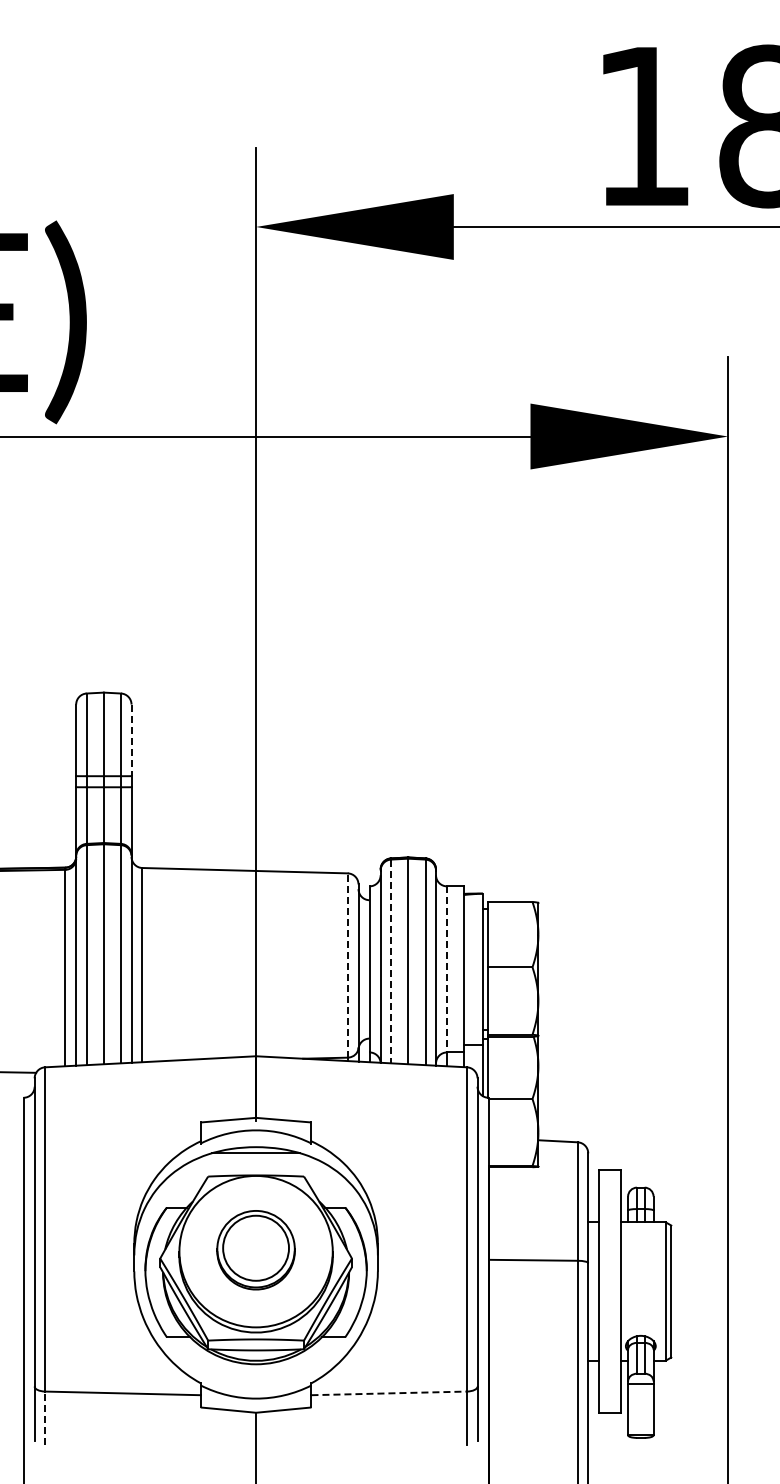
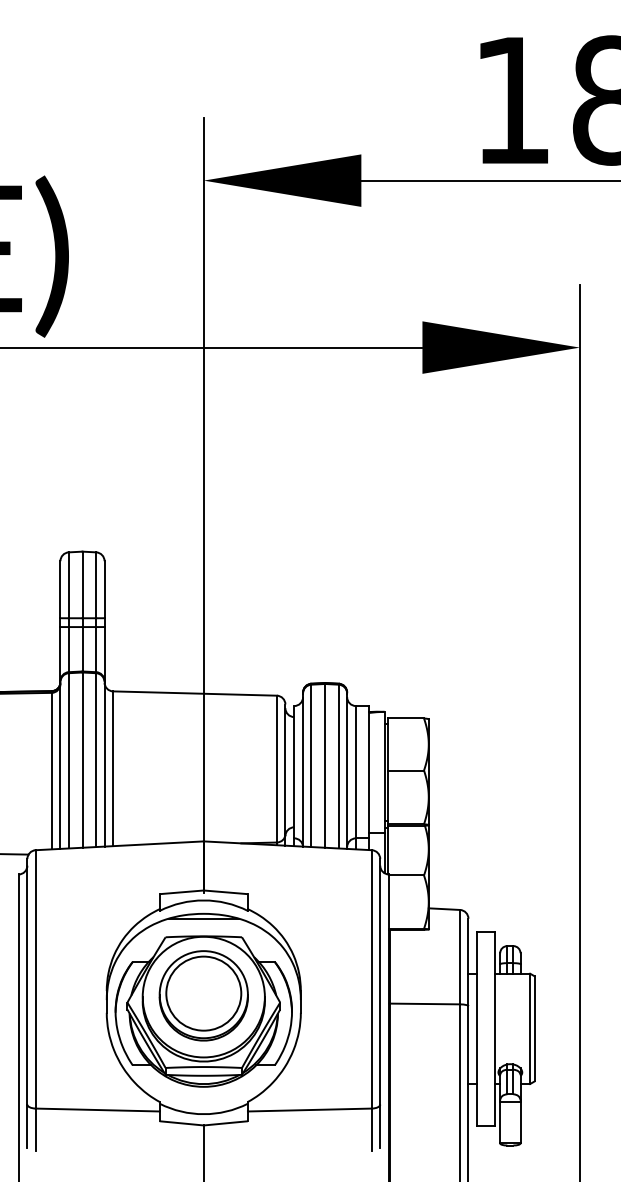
line: (131, 740) -> (104, 589), dashed -> solid
line: (391, 961) -> (311, 765), dashed -> solid
line: (347, 965) -> (276, 769), dashed -> solid
line: (447, 969) -> (356, 772), dashed -> solid
part: (255, 1250) -> (203, 996), size x1.43
line: (389, 1393) -> (310, 1110), dashed -> solid
line: (45, 1418) -> (36, 1130), dashed -> solid

